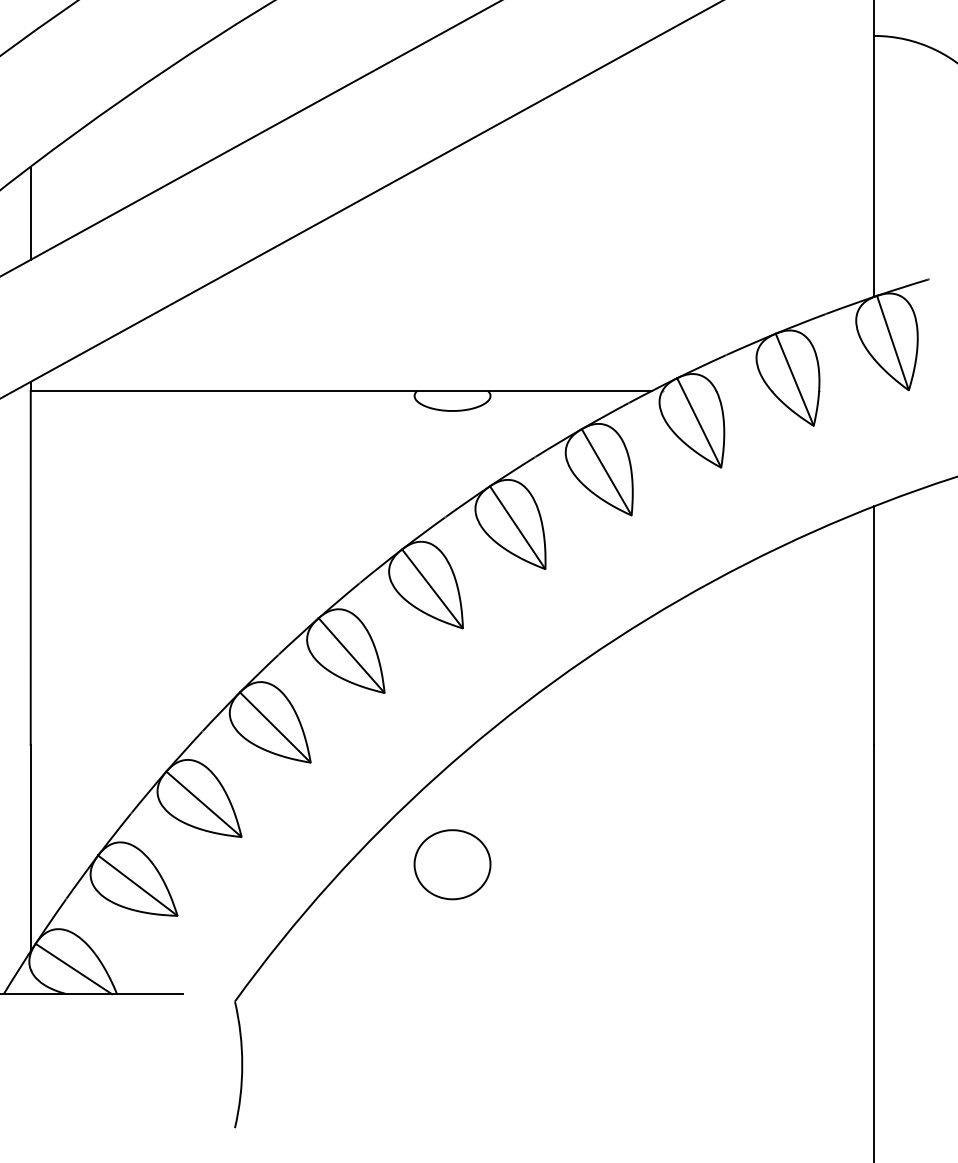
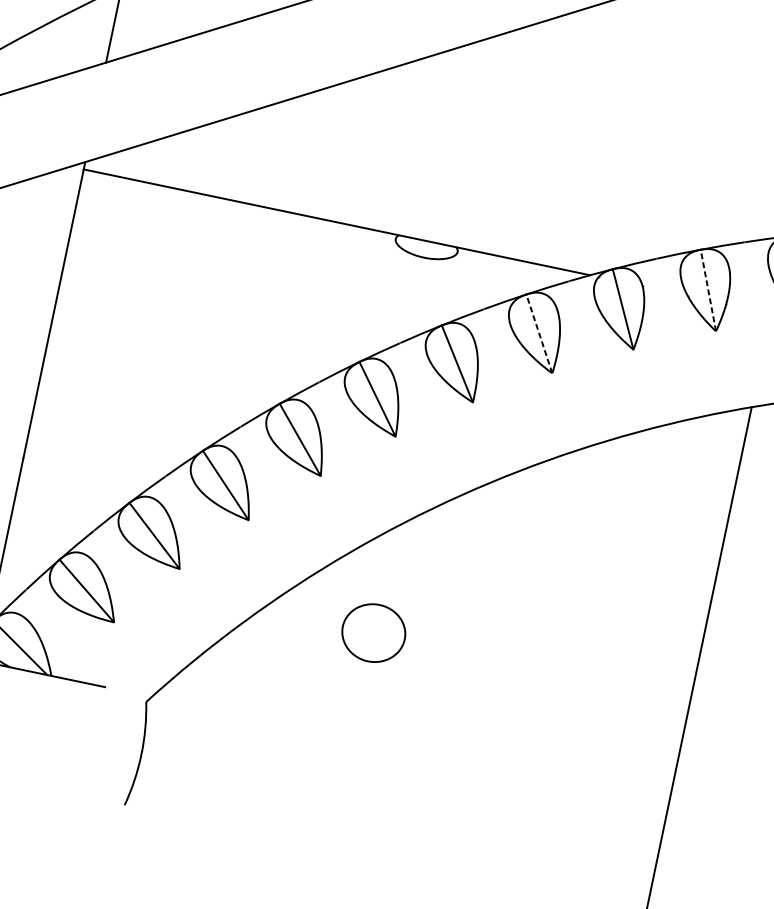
line: (794, 379) -> (708, 290), solid -> dashed
line: (606, 472) -> (539, 334), solid -> dashed
part: (452, 864) -> (373, 632), moved

